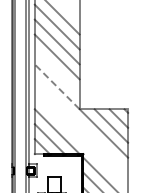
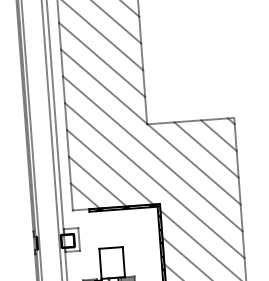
line: (56, 71) -> (100, 59), added
line: (57, 86) -> (104, 86), dashed -> solid
line: (81, 125) -> (152, 152), added
line: (81, 140) -> (154, 179), added

